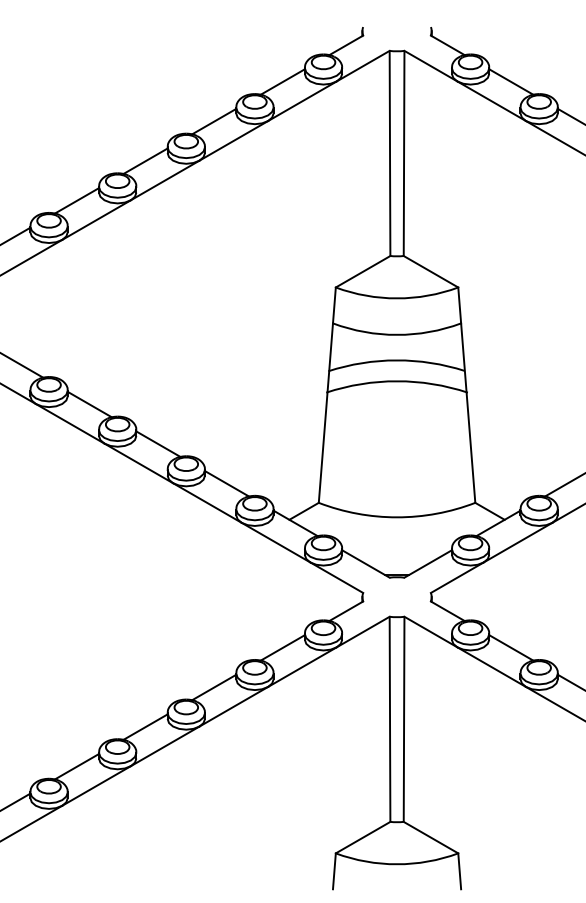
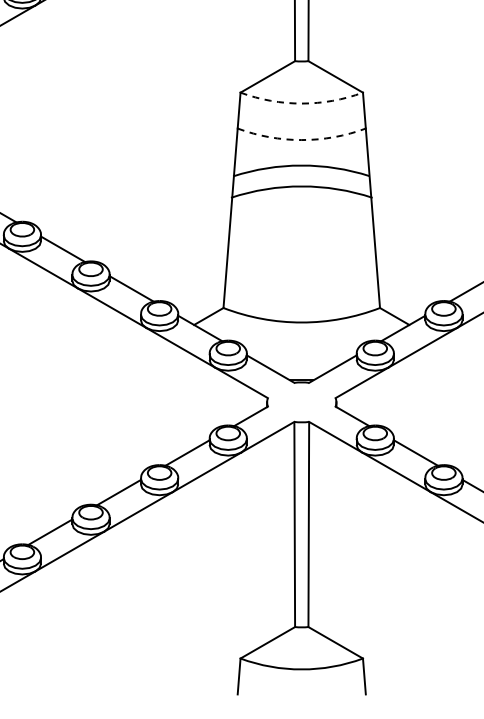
arc: (397, 298) -> (302, 103), solid -> dashed
arc: (397, 334) -> (302, 139), solid -> dashed

